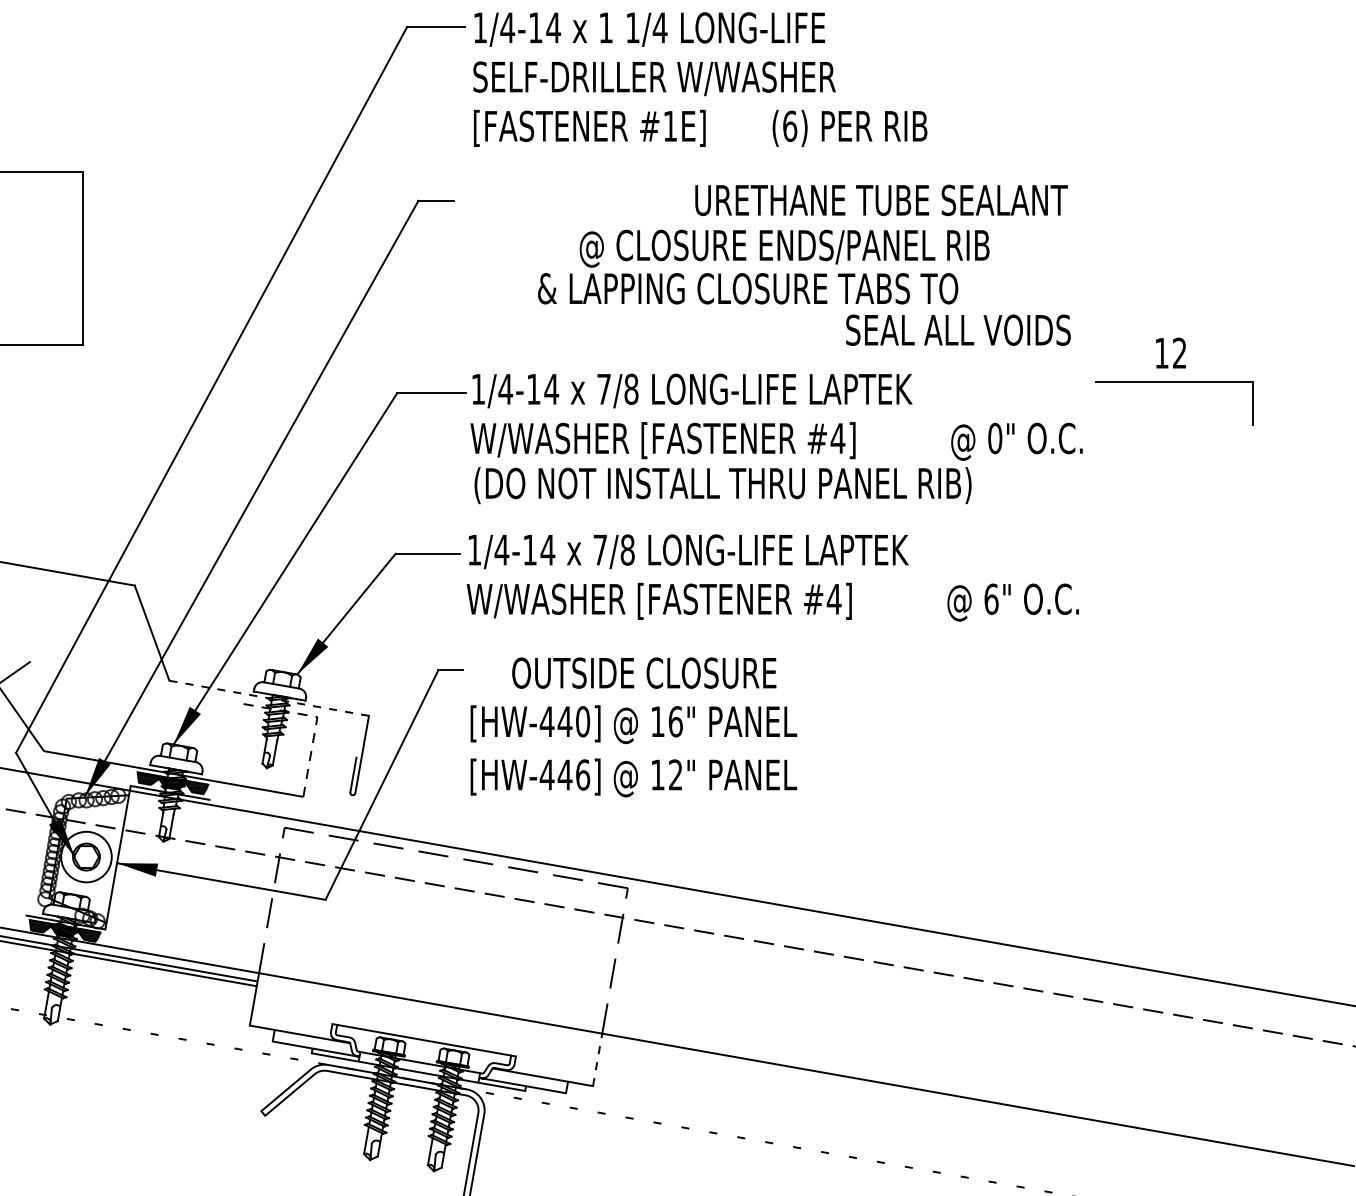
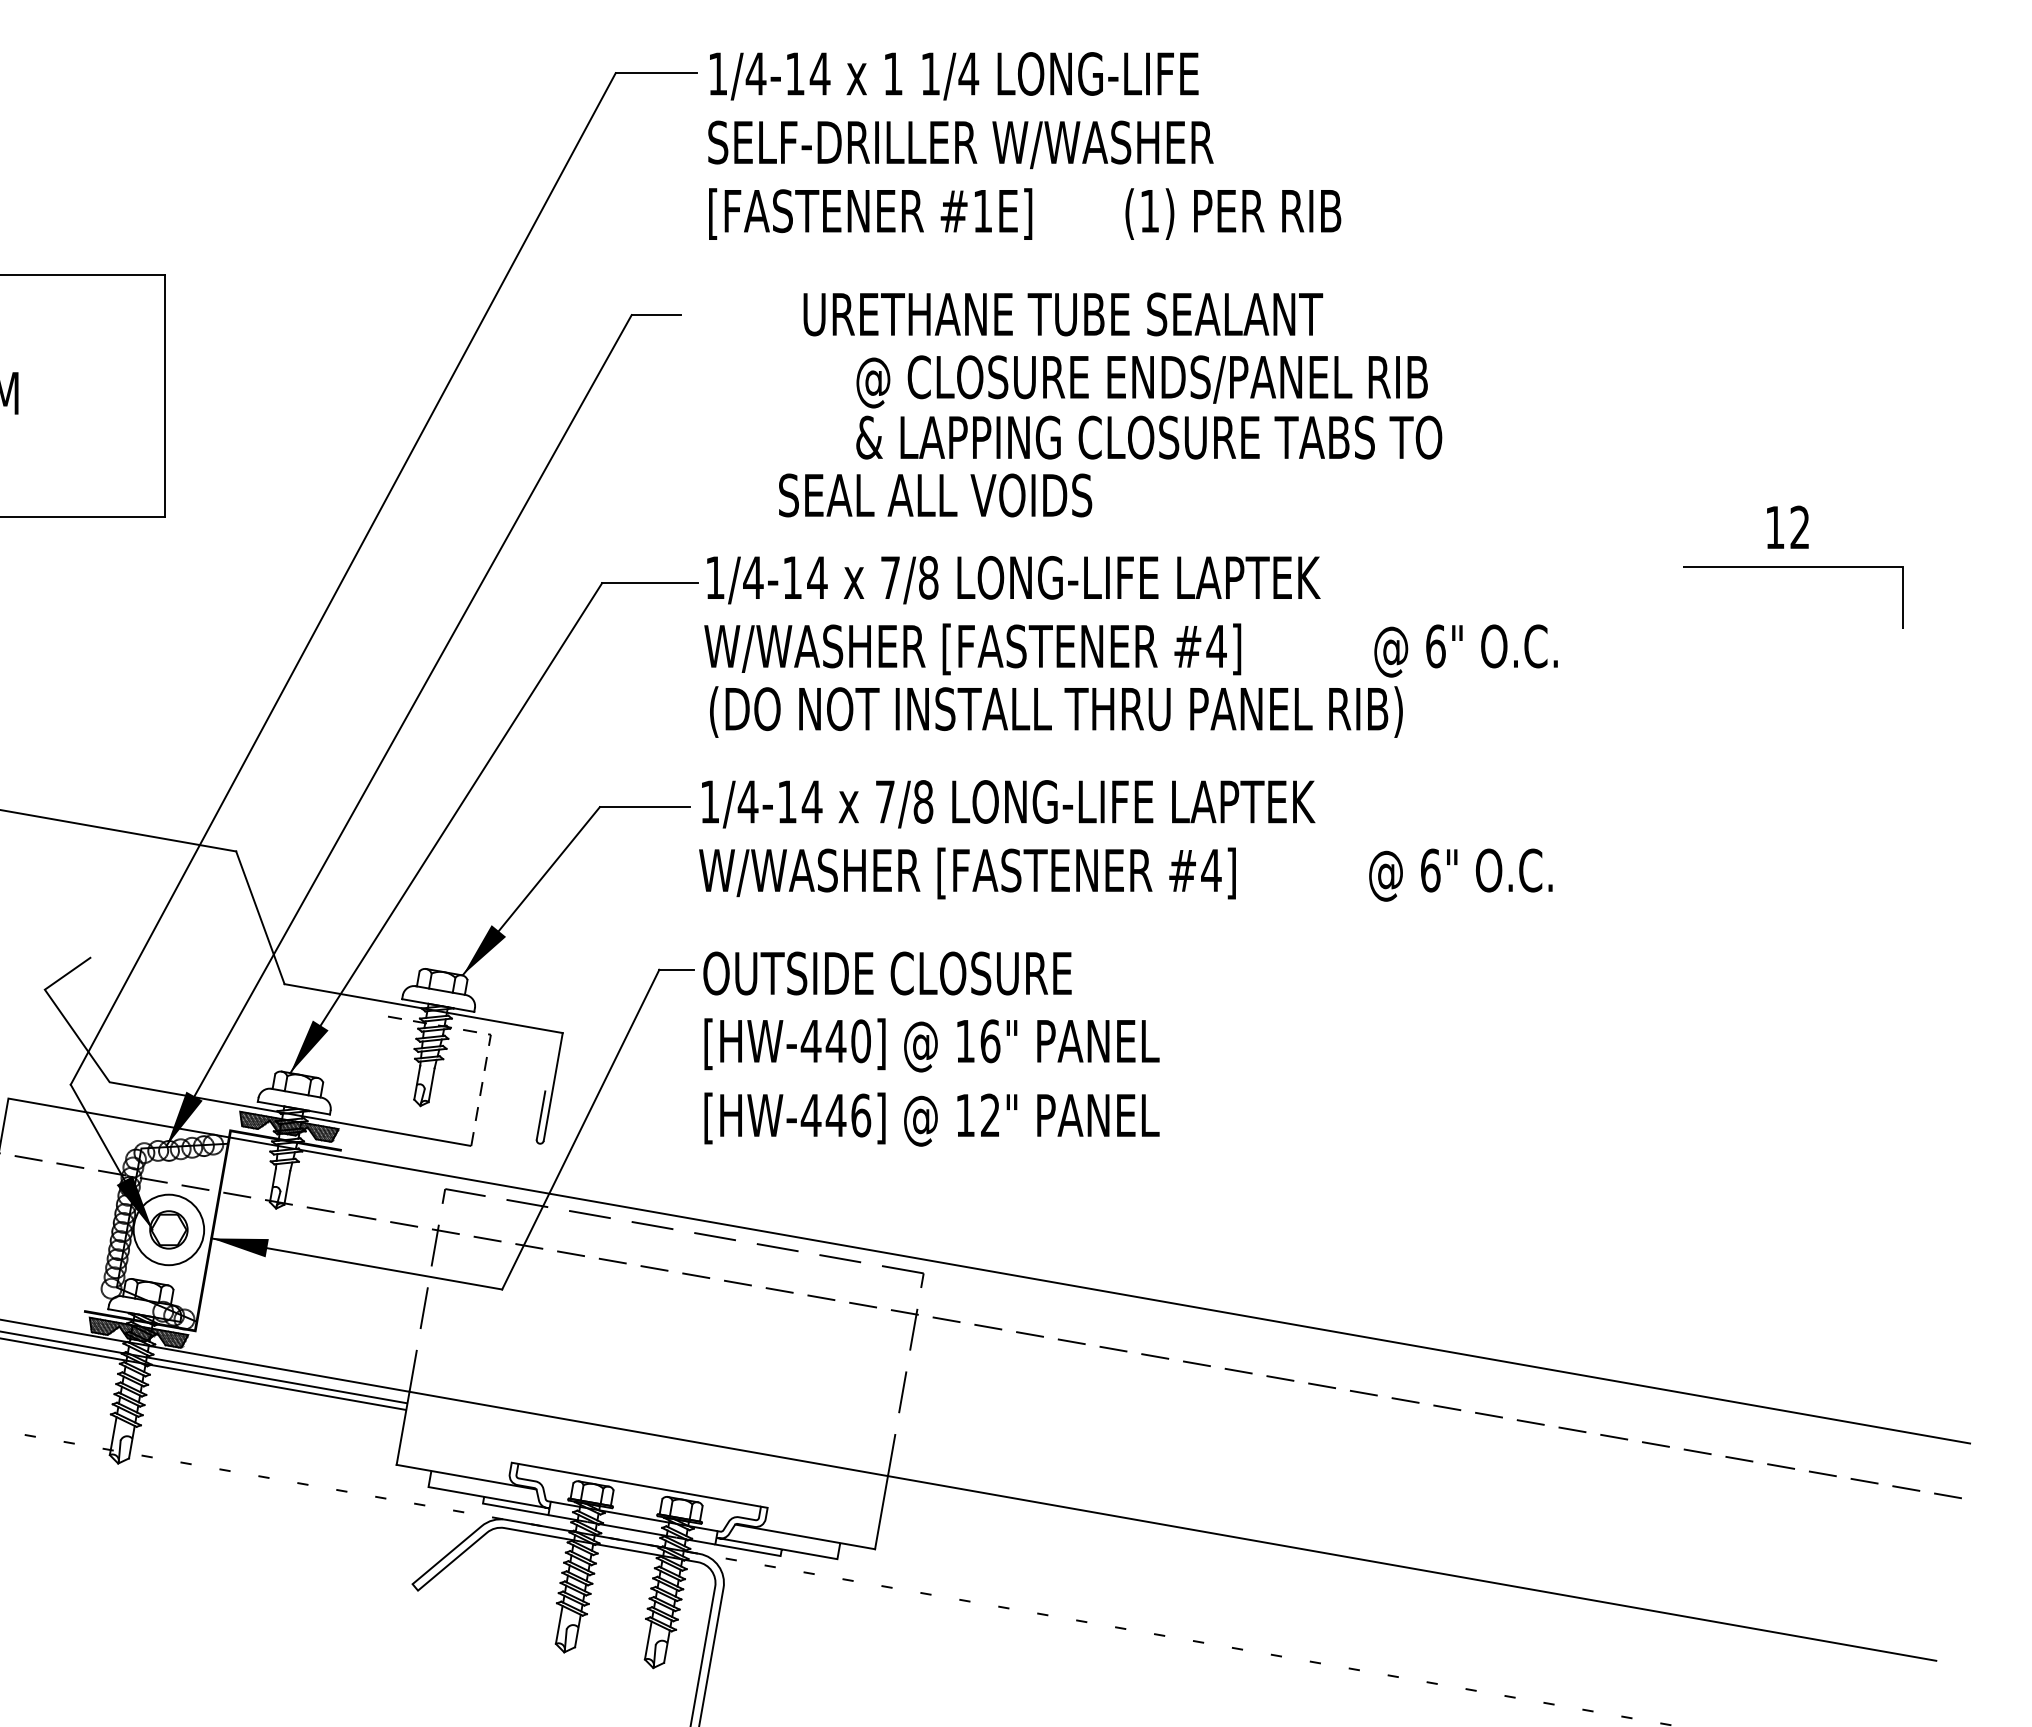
text: (789, 126) -> (1149, 211), (6) -> (1)
text: (881, 200) -> (1063, 314), moved
text: (748, 288) -> (1149, 437), moved
text: (958, 330) -> (935, 495), moved
part: (1175, 381) -> (1793, 566), moved
text: (995, 438) -> (1435, 646), 0" -> 6"
text: (644, 673) -> (887, 973), moved
line: (269, 698) -> (423, 1008), dashed -> solid
line: (597, 1059) -> (881, 1512), dashed -> solid

